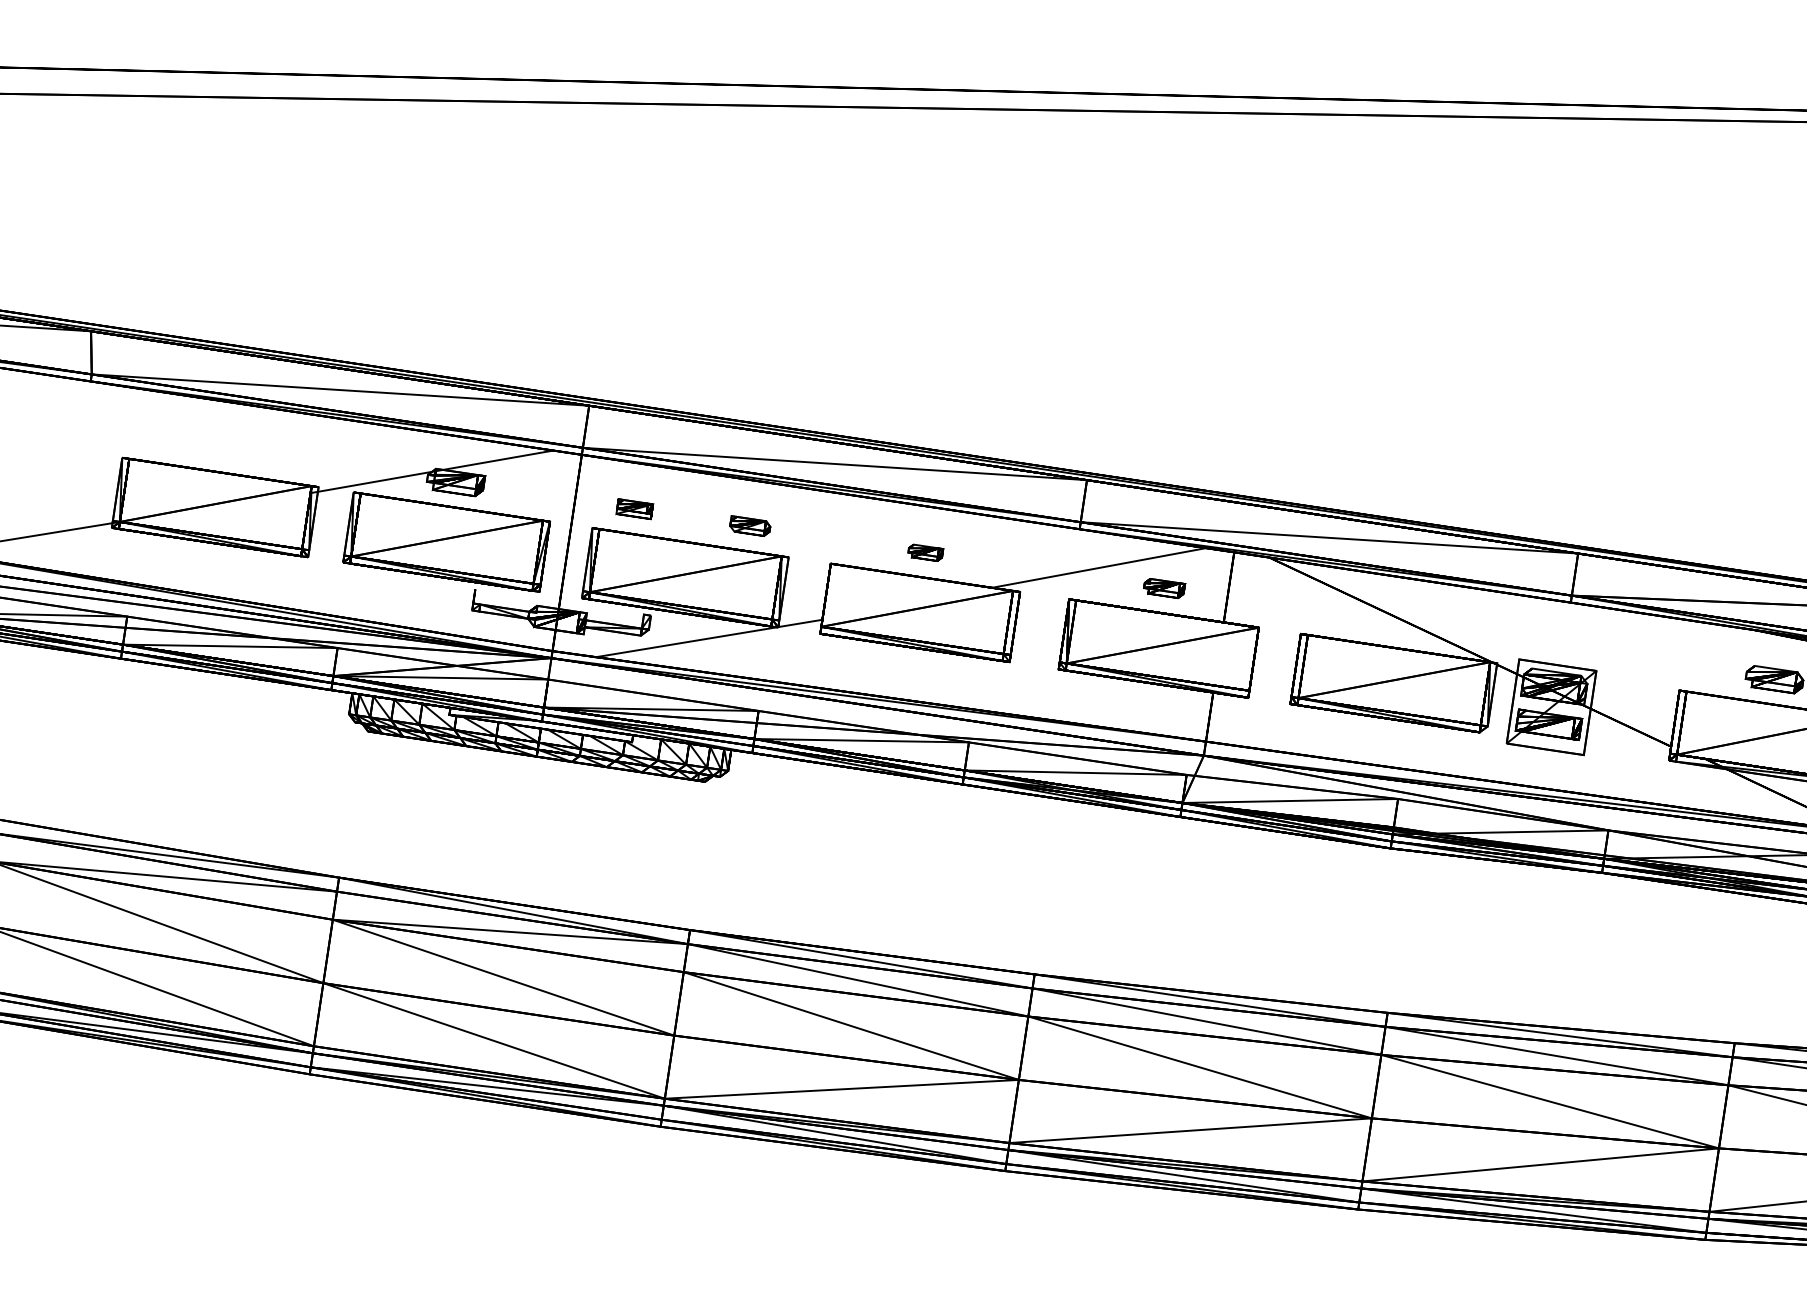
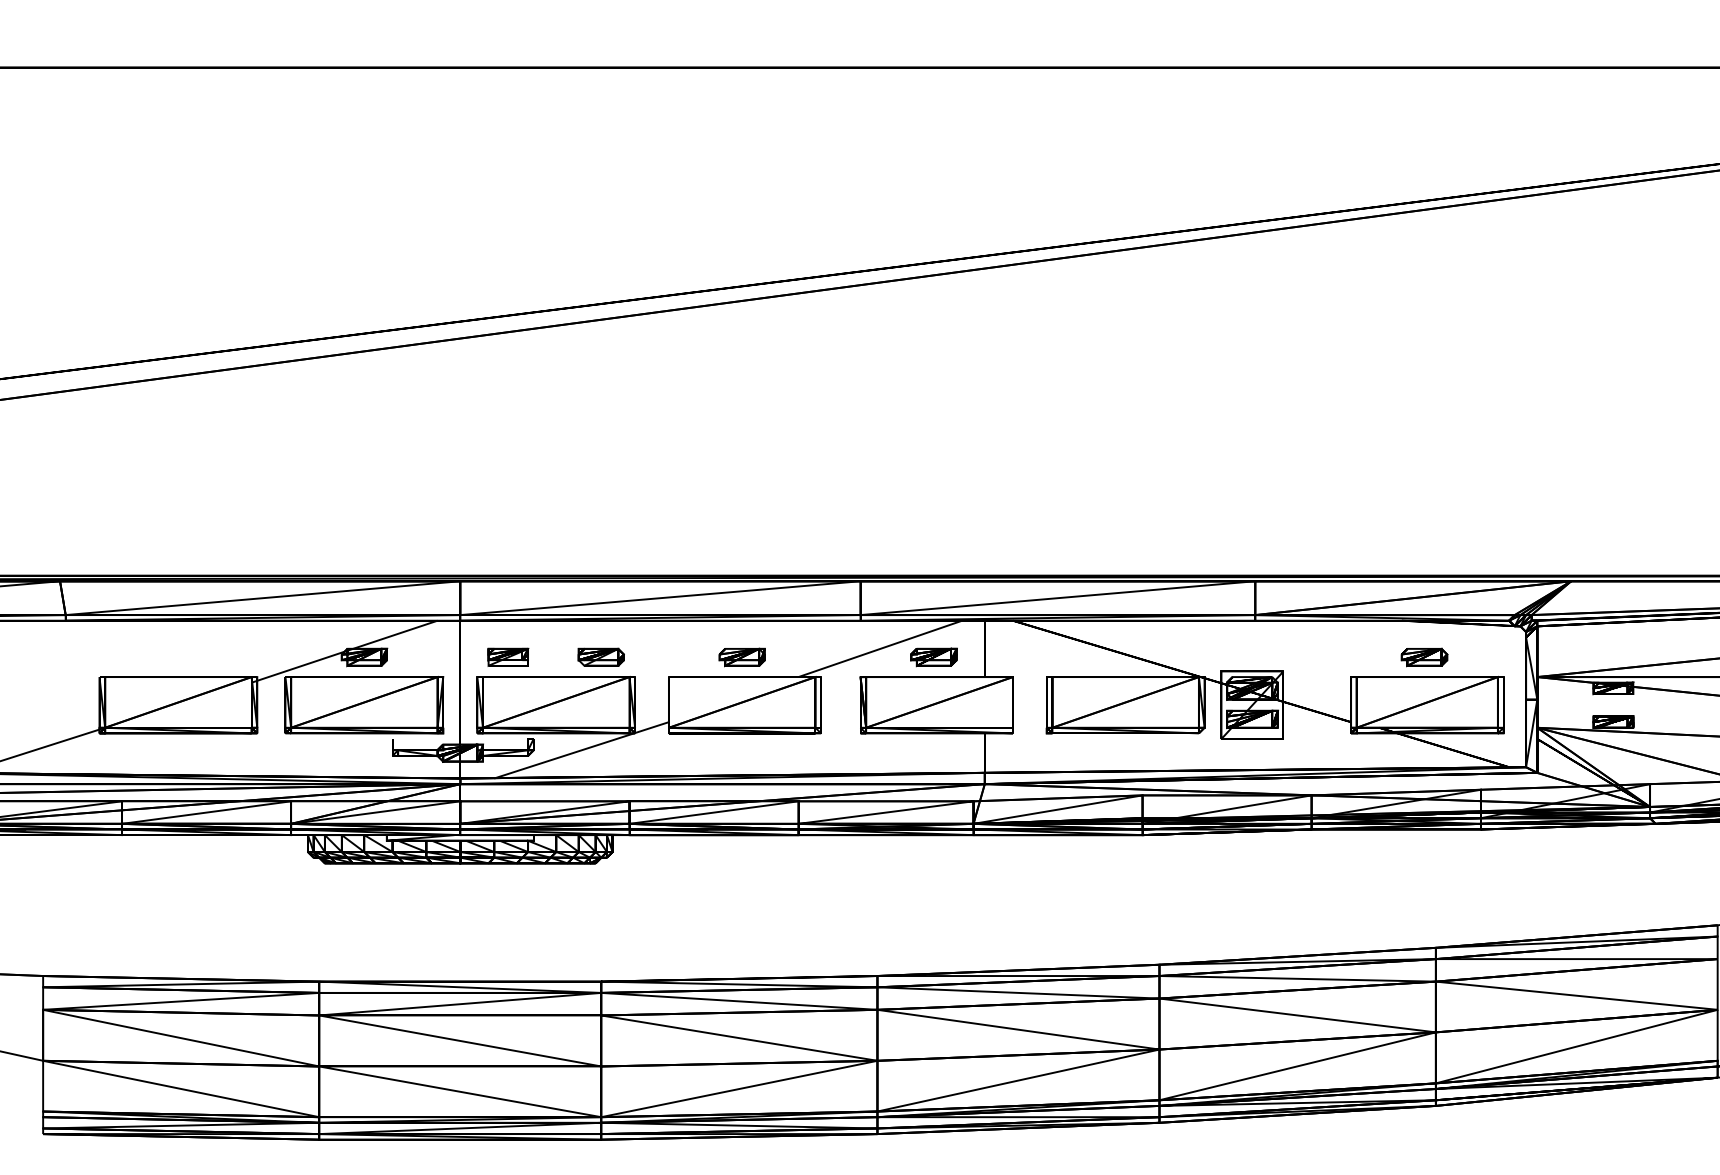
part: (635, 508) -> (508, 656), size x1.43
part: (749, 525) -> (600, 656), size x1.43
part: (924, 552) -> (741, 657), size x1.67
part: (1163, 588) -> (933, 657), size x1.43

